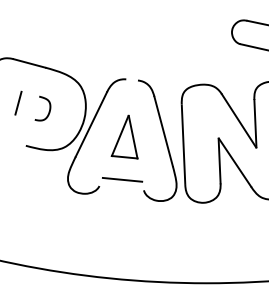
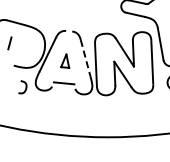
curve: (48, 109) -> (25, 87), moved
line: (163, 132) -> (85, 58), solid -> dashed
part: (123, 137) -> (64, 61), size x0.6

